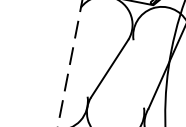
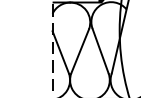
line: (81, 64) -> (60, 52), added
line: (138, 73) -> (100, 50), added

